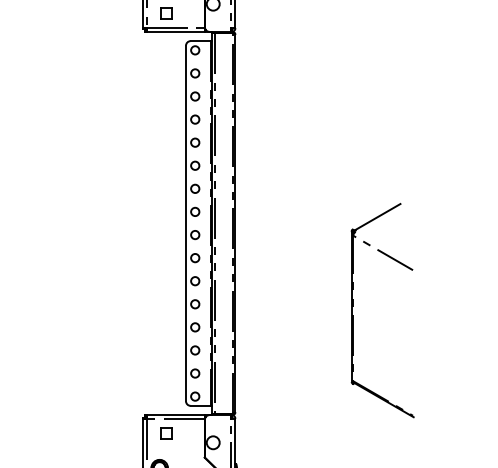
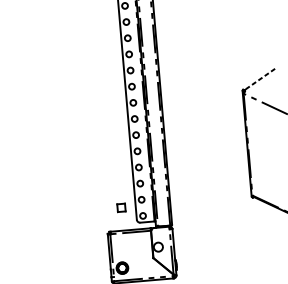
line: (377, 217) -> (259, 79), solid -> dashed
part: (166, 433) -> (121, 207), moved

